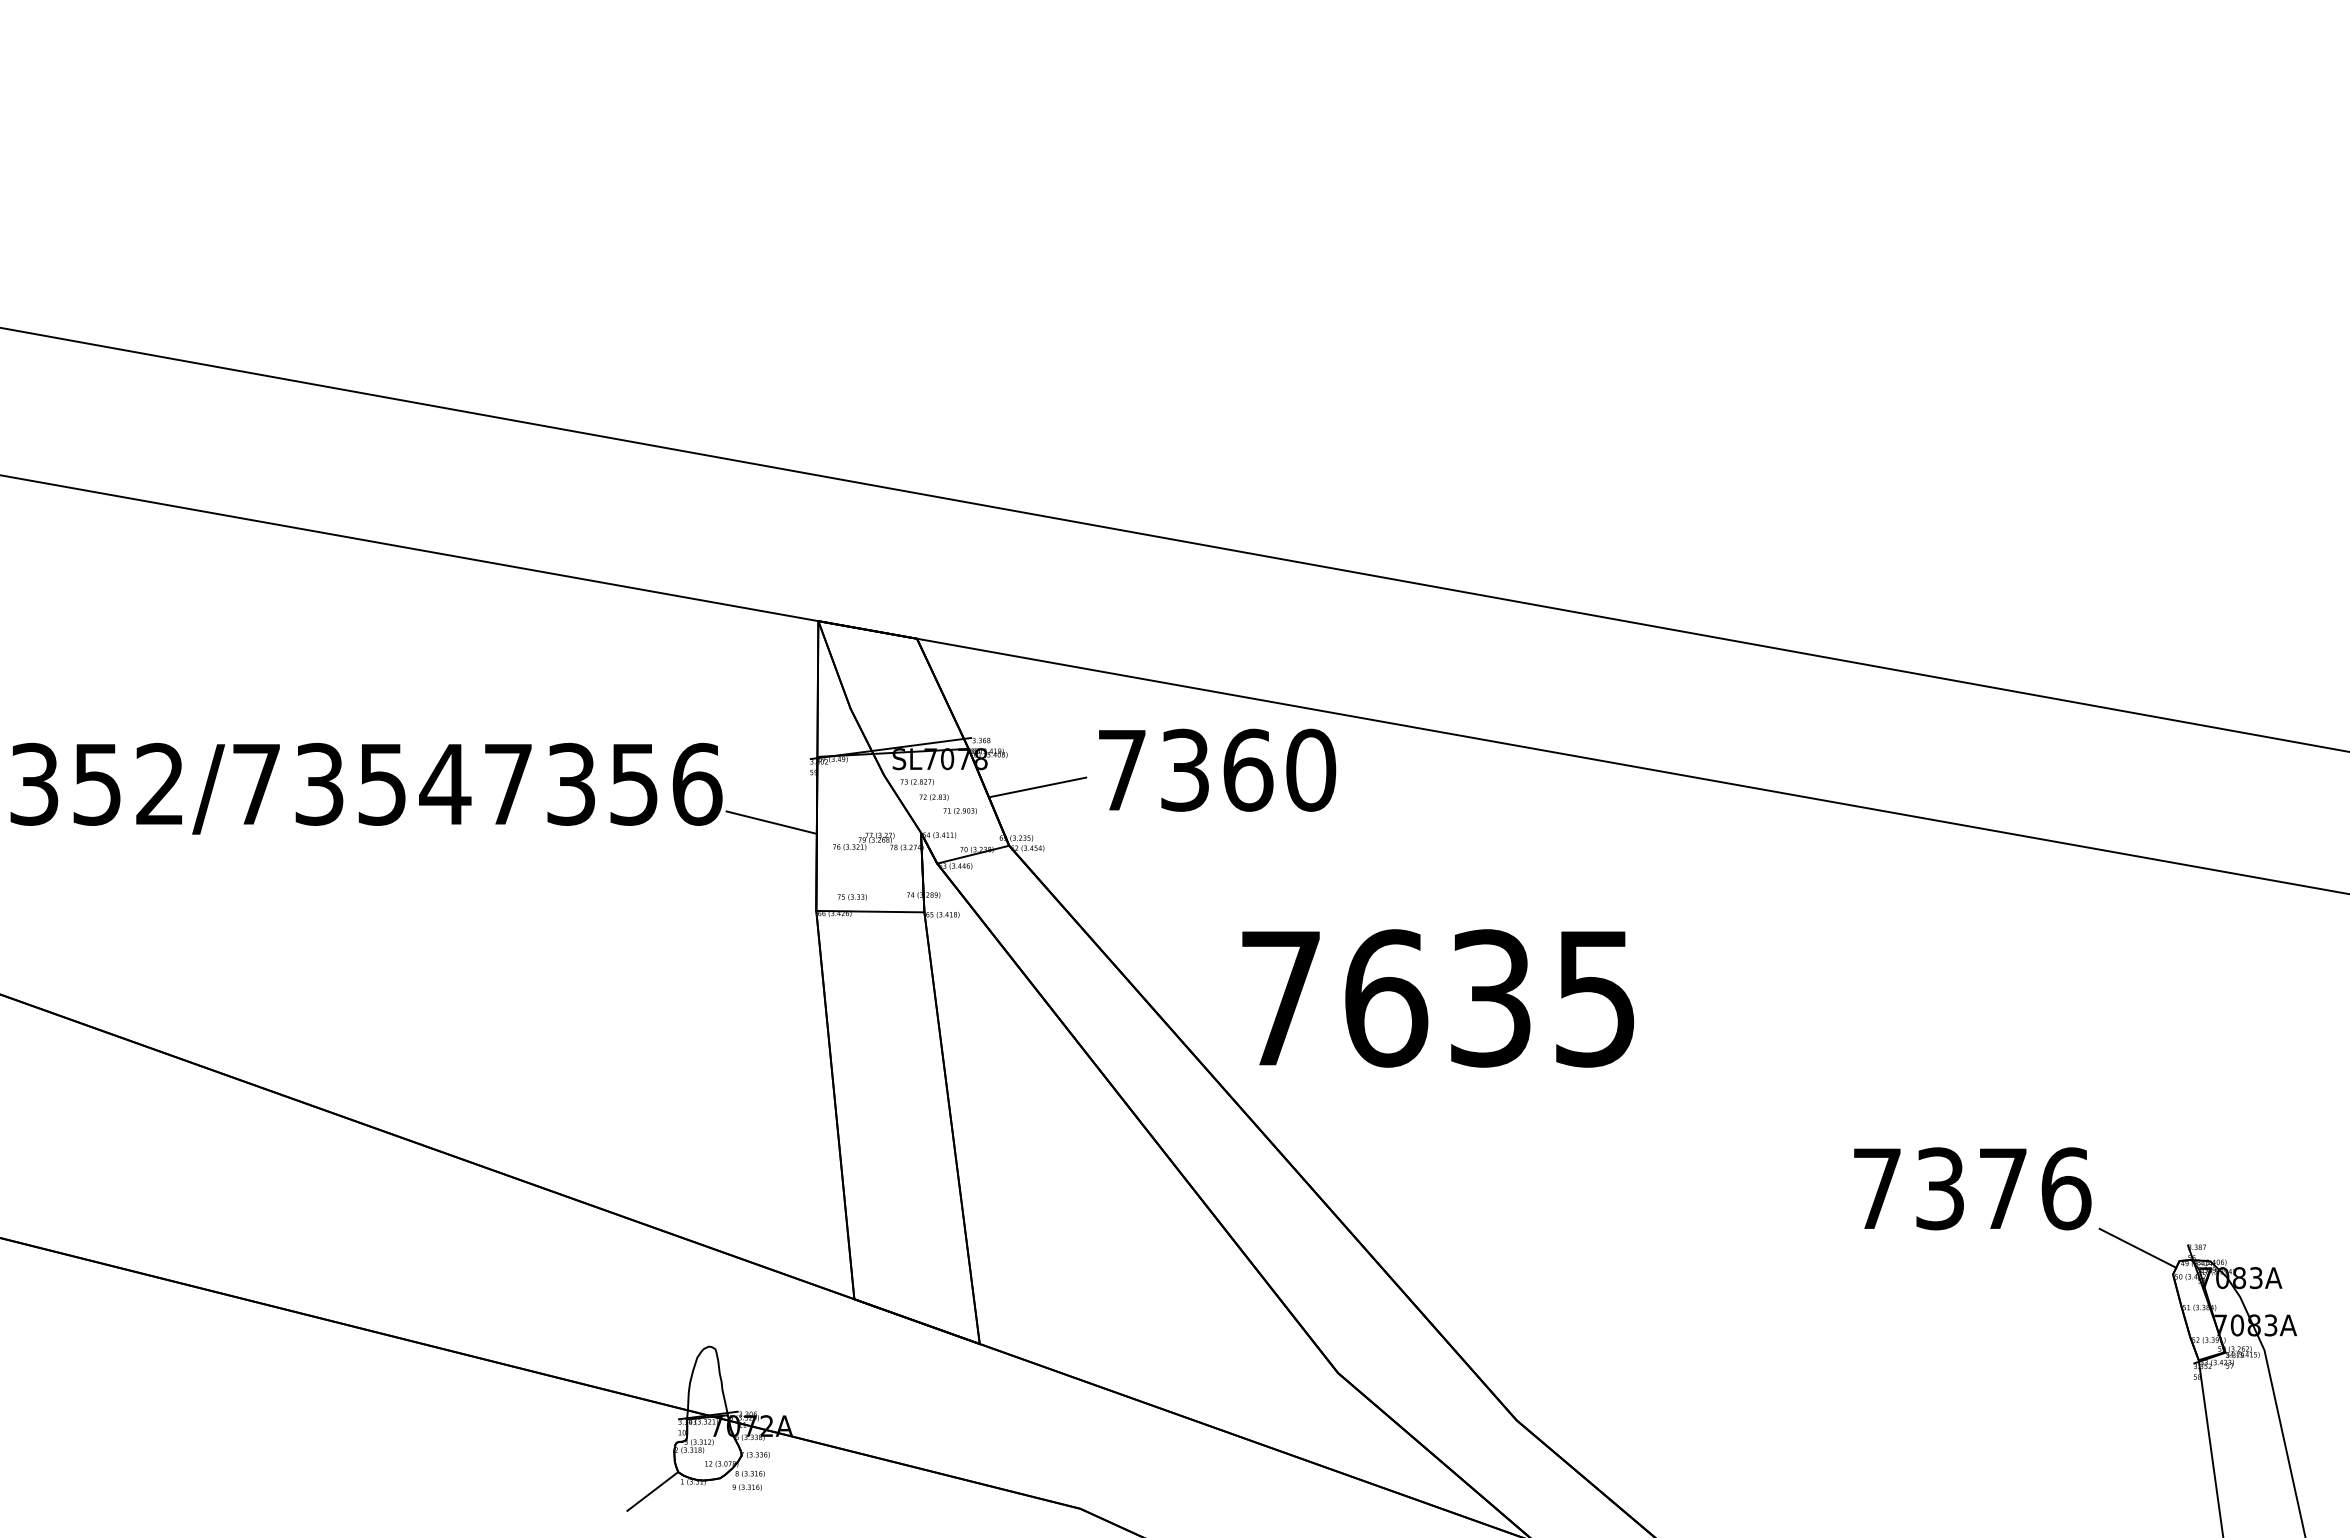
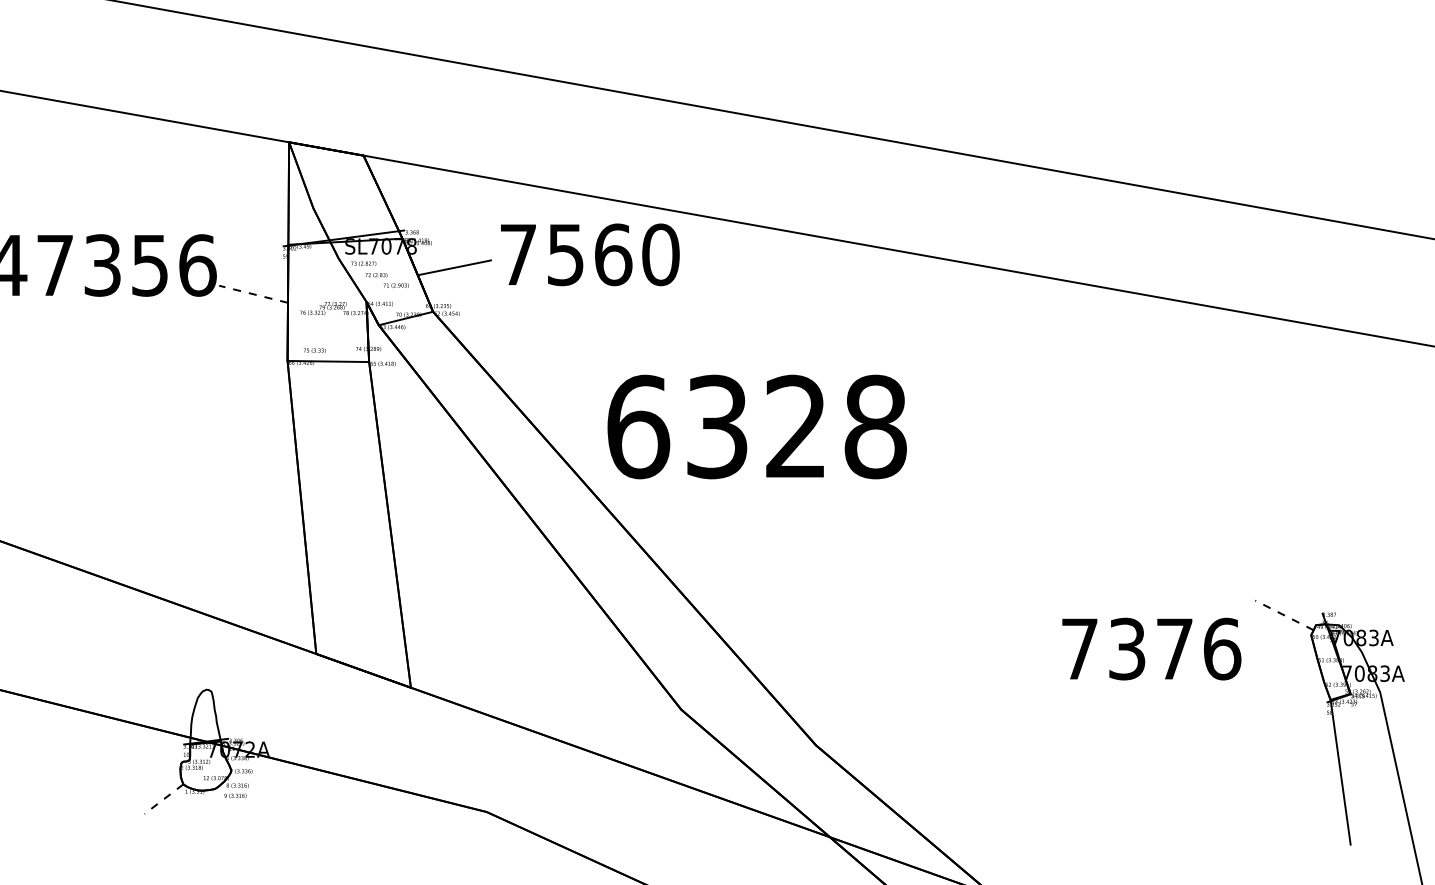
text: (1184, 769) -> (565, 254), 7360 -> 7560
line: (771, 822) -> (253, 294), solid -> dashed
text: (1438, 998) -> (757, 427), 7635 -> 6328
text: (1972, 1188) -> (1151, 648), moved
line: (2137, 1247) -> (1284, 614), solid -> dashed
line: (652, 1492) -> (163, 799), solid -> dashed

